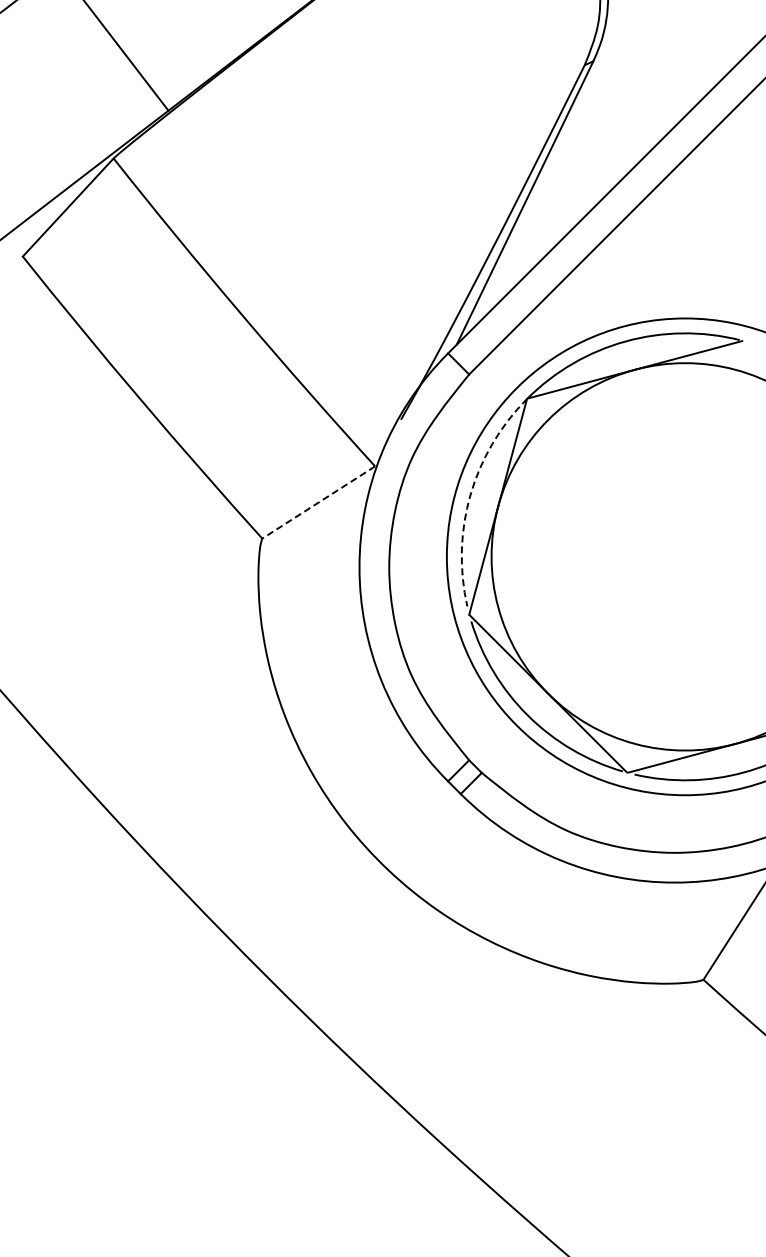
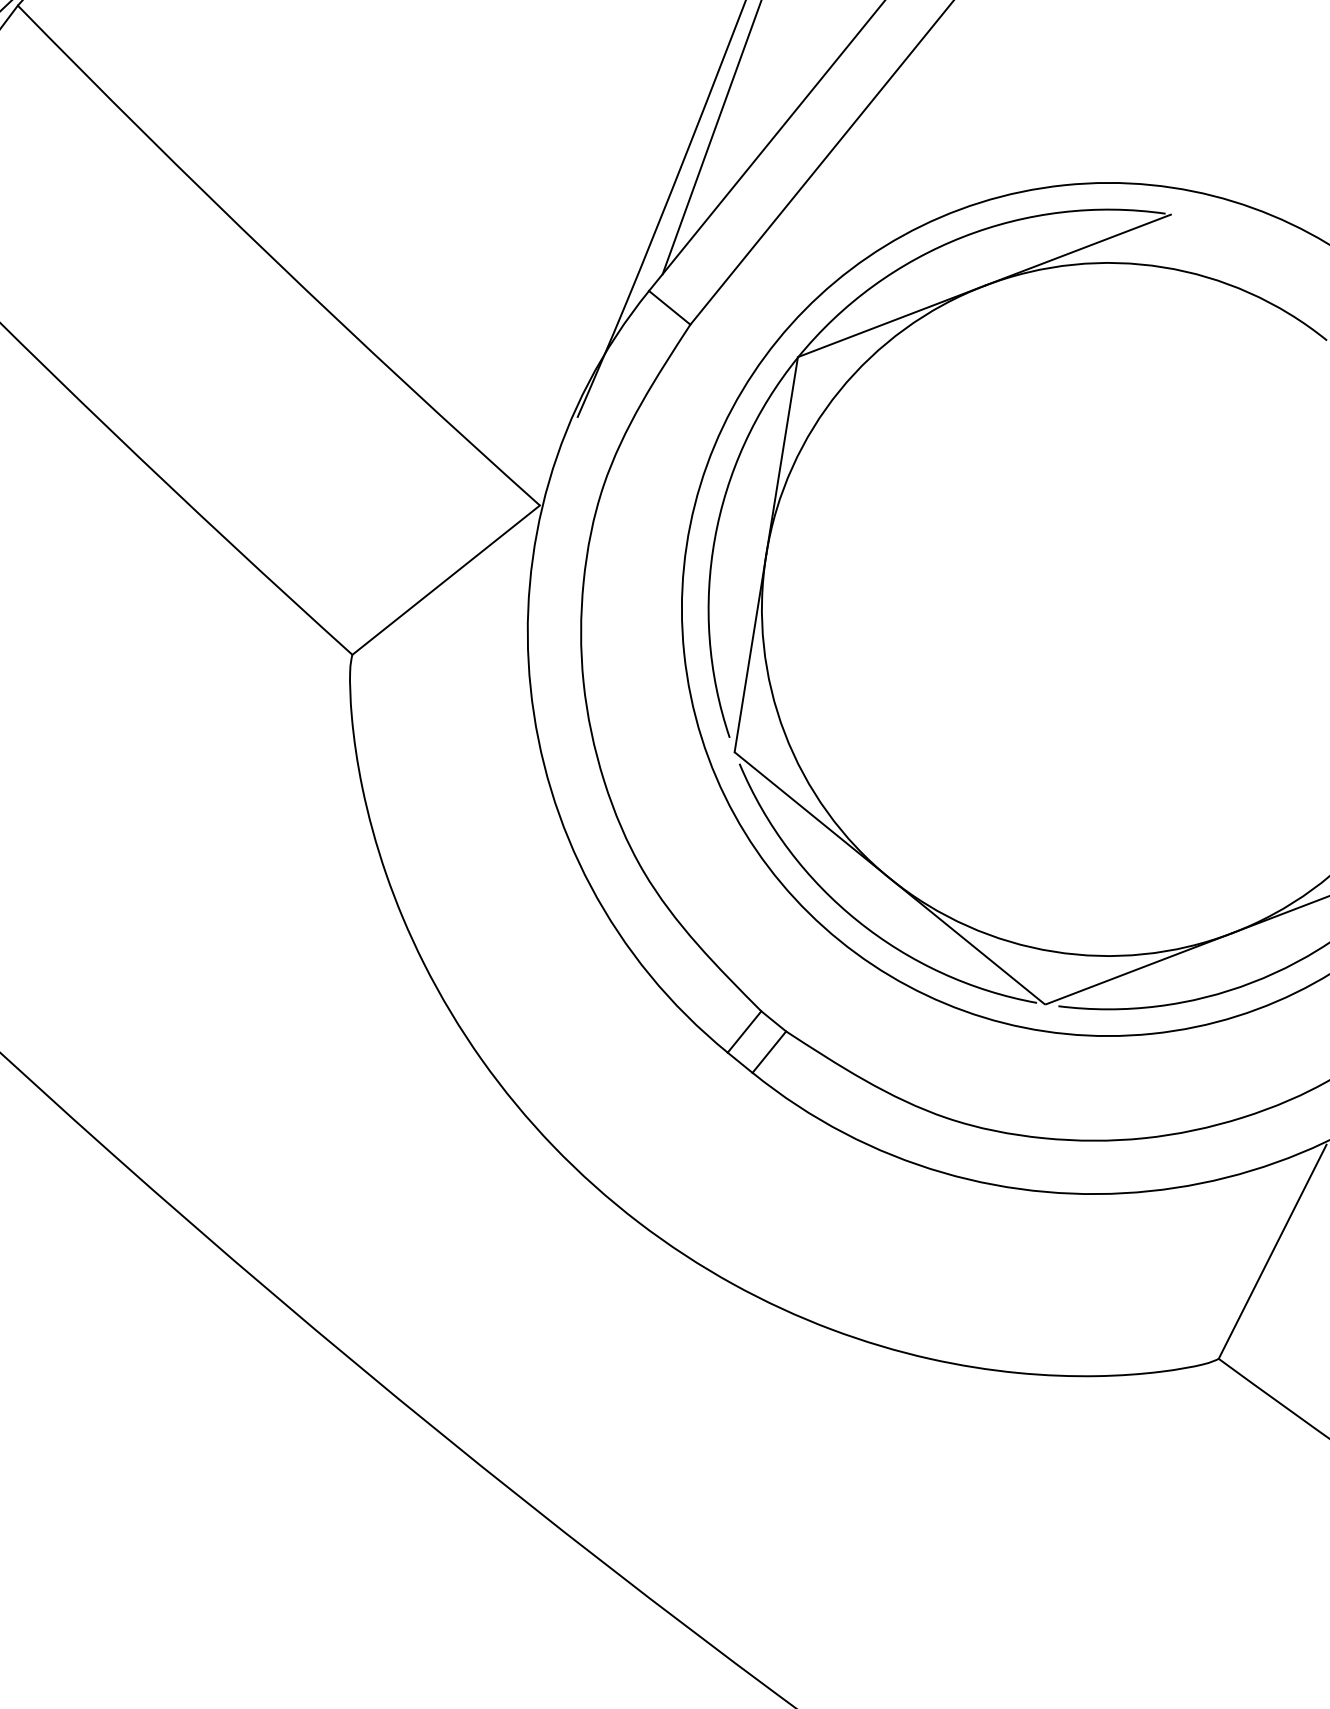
arc: (470, 494) -> (714, 538), dashed -> solid
line: (318, 502) -> (445, 580), dashed -> solid

